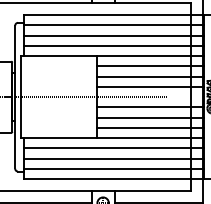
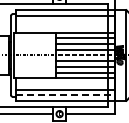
line: (113, 35) -> (65, 21), removed
line: (113, 46) -> (65, 27), removed
line: (113, 147) -> (65, 83), removed
line: (113, 169) -> (65, 95), solid -> dashed

